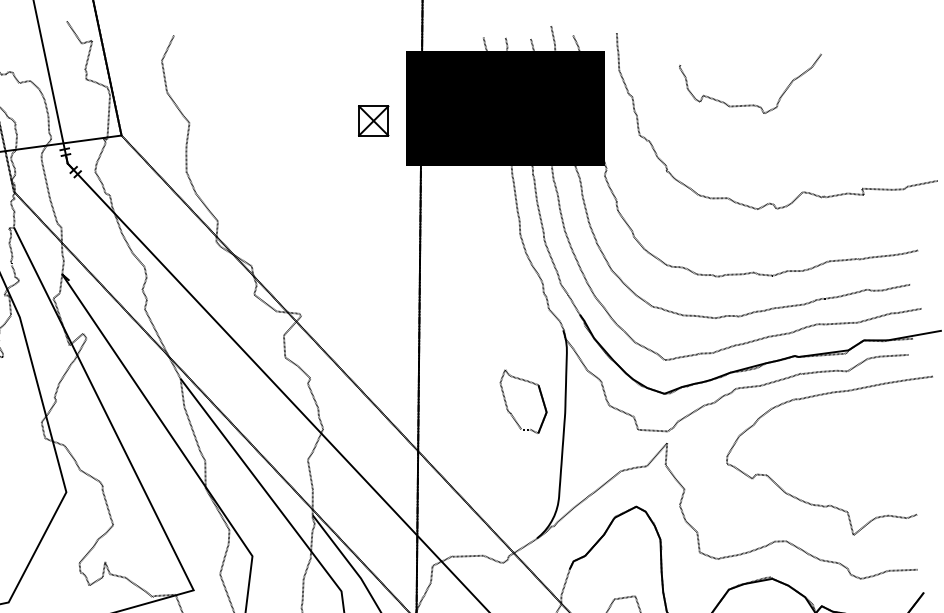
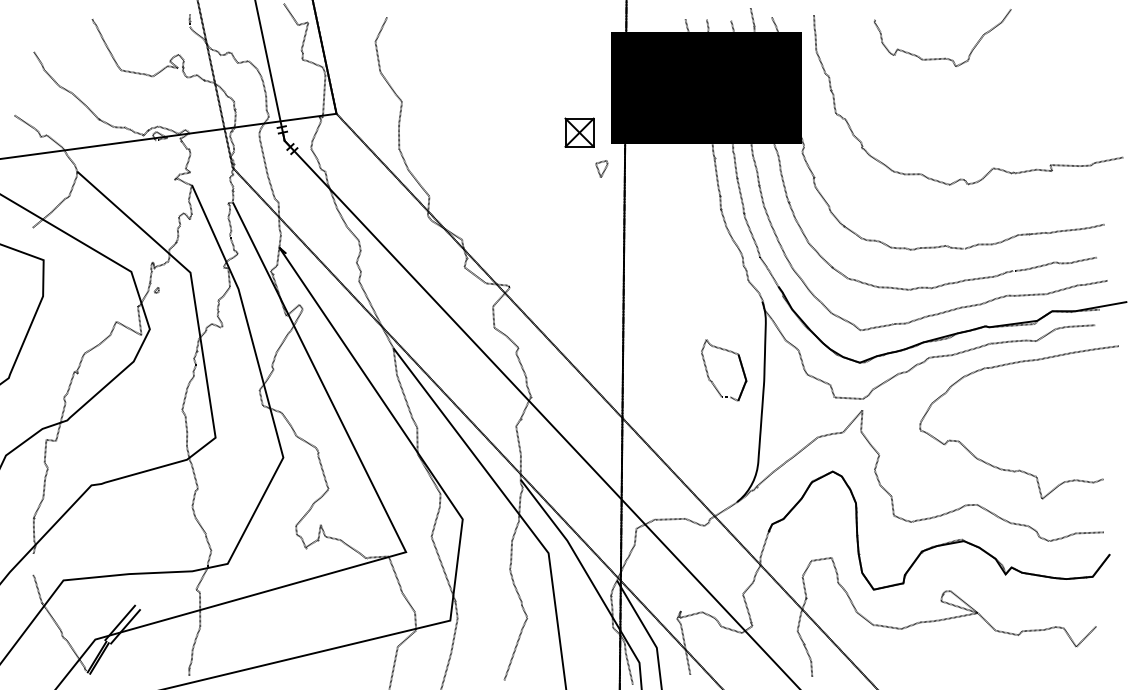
curve: (752, 104) -> (944, 57), moved
part: (373, 120) -> (579, 132), moved
part: (396, 192) -> (601, 168), added

